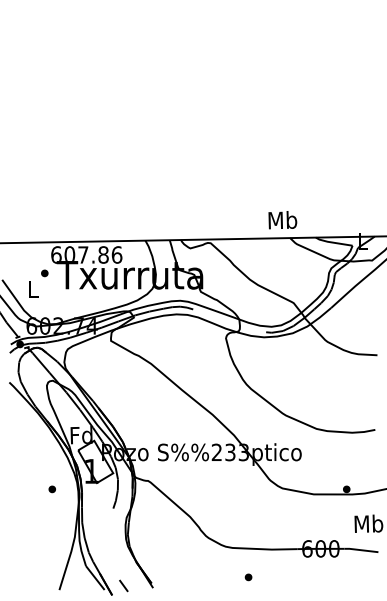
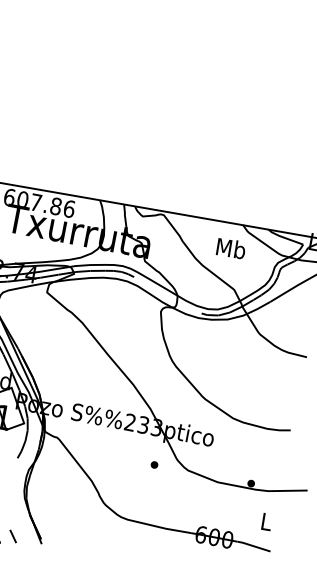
text: (282, 220) -> (230, 248), moved
text: (368, 523) -> (266, 521), Mb -> L
part: (248, 577) -> (154, 465), moved

